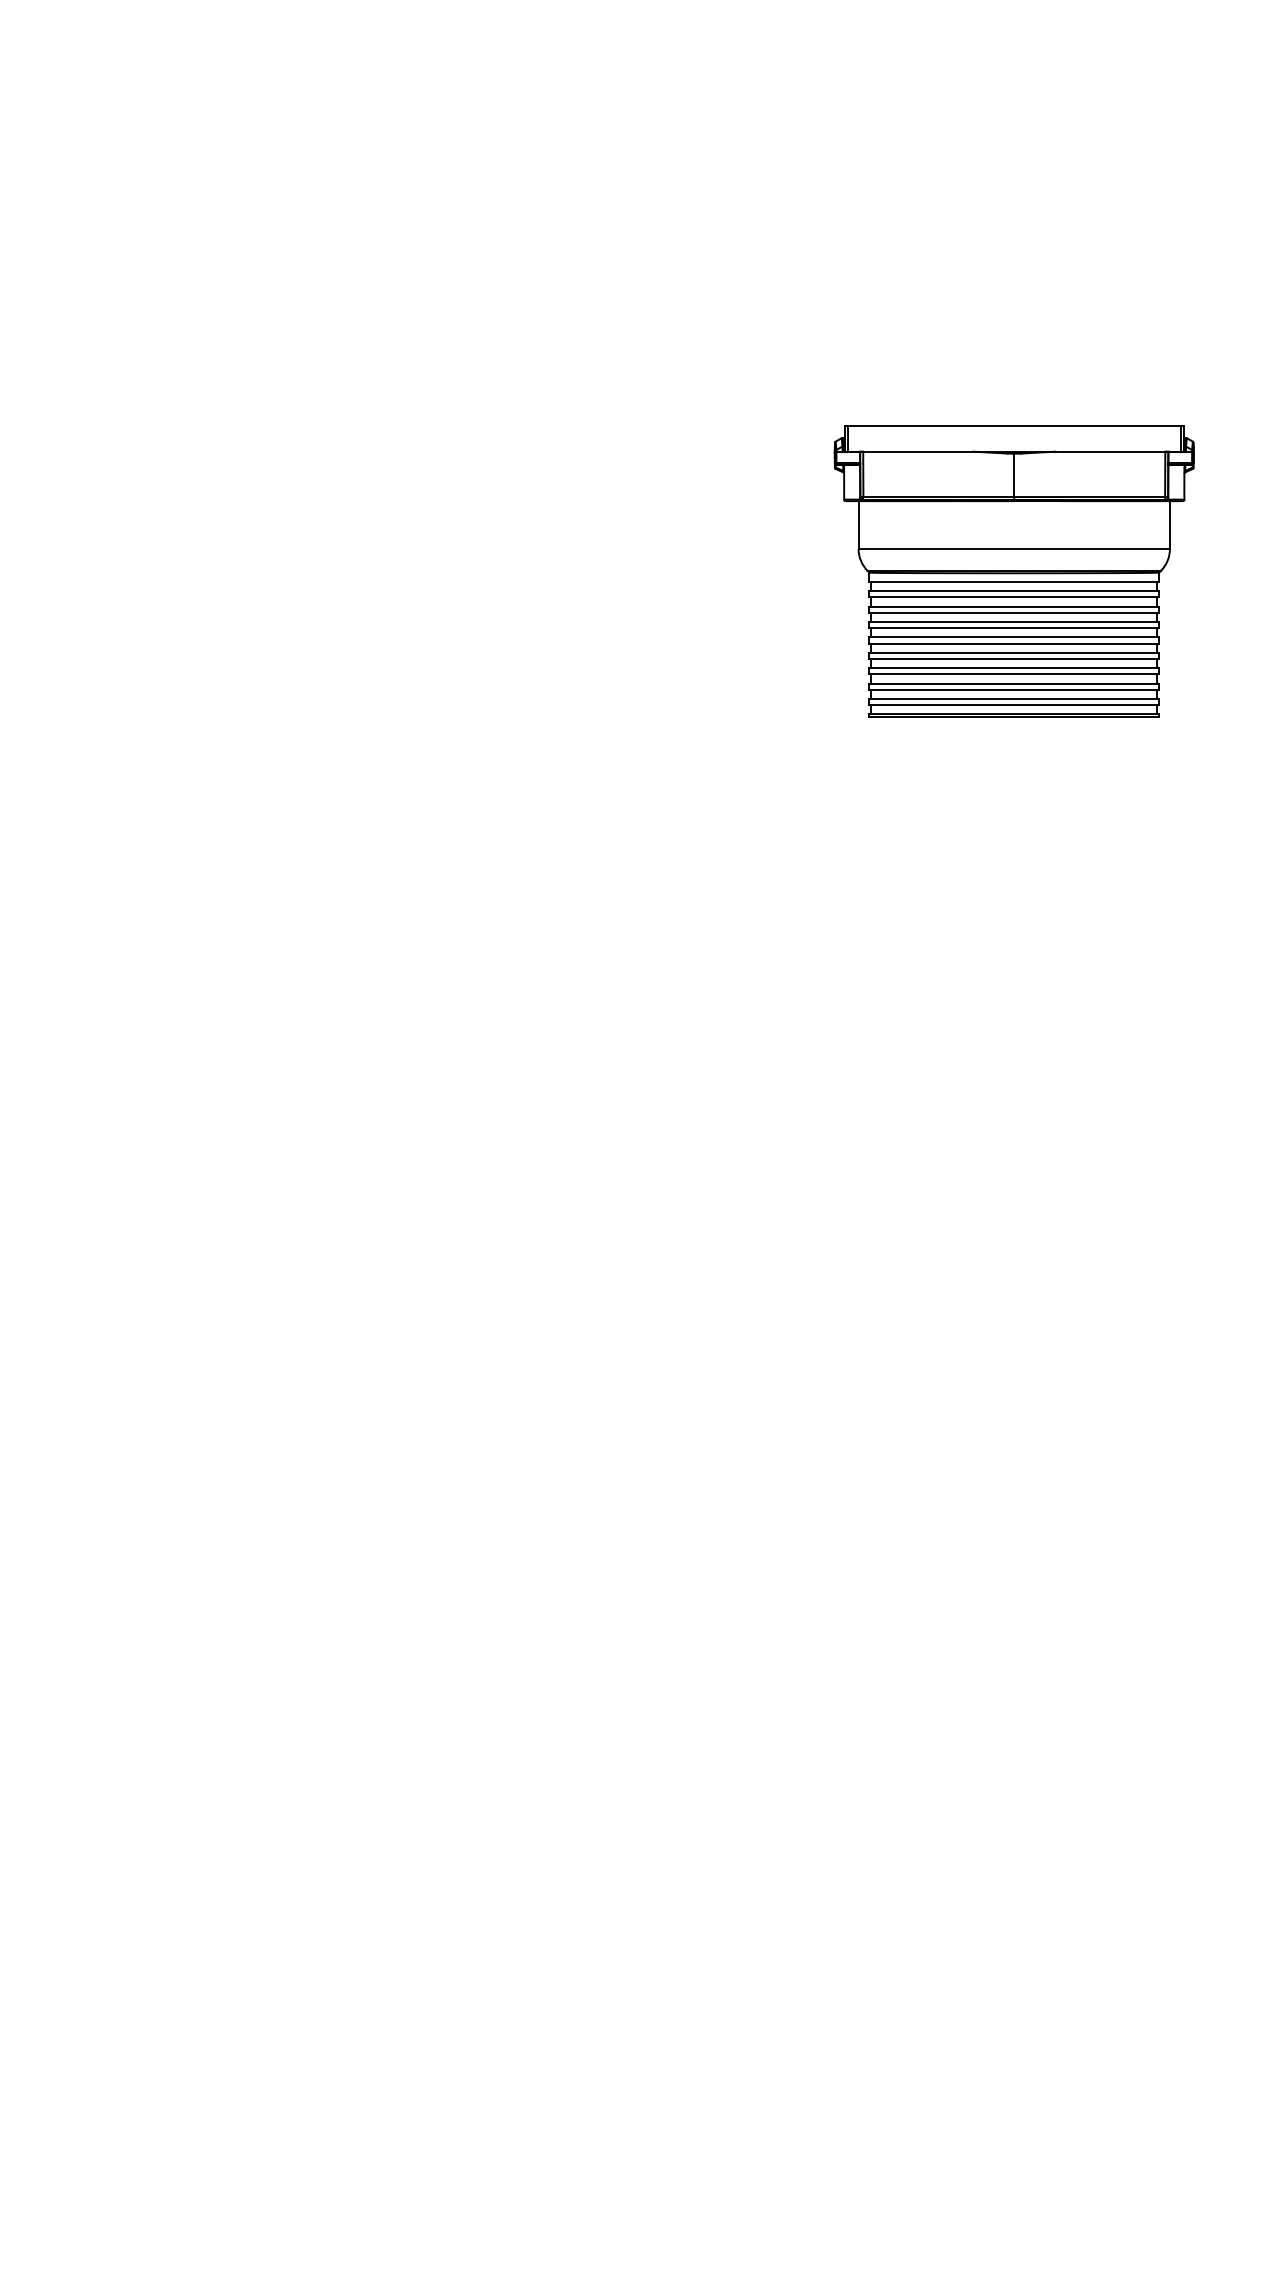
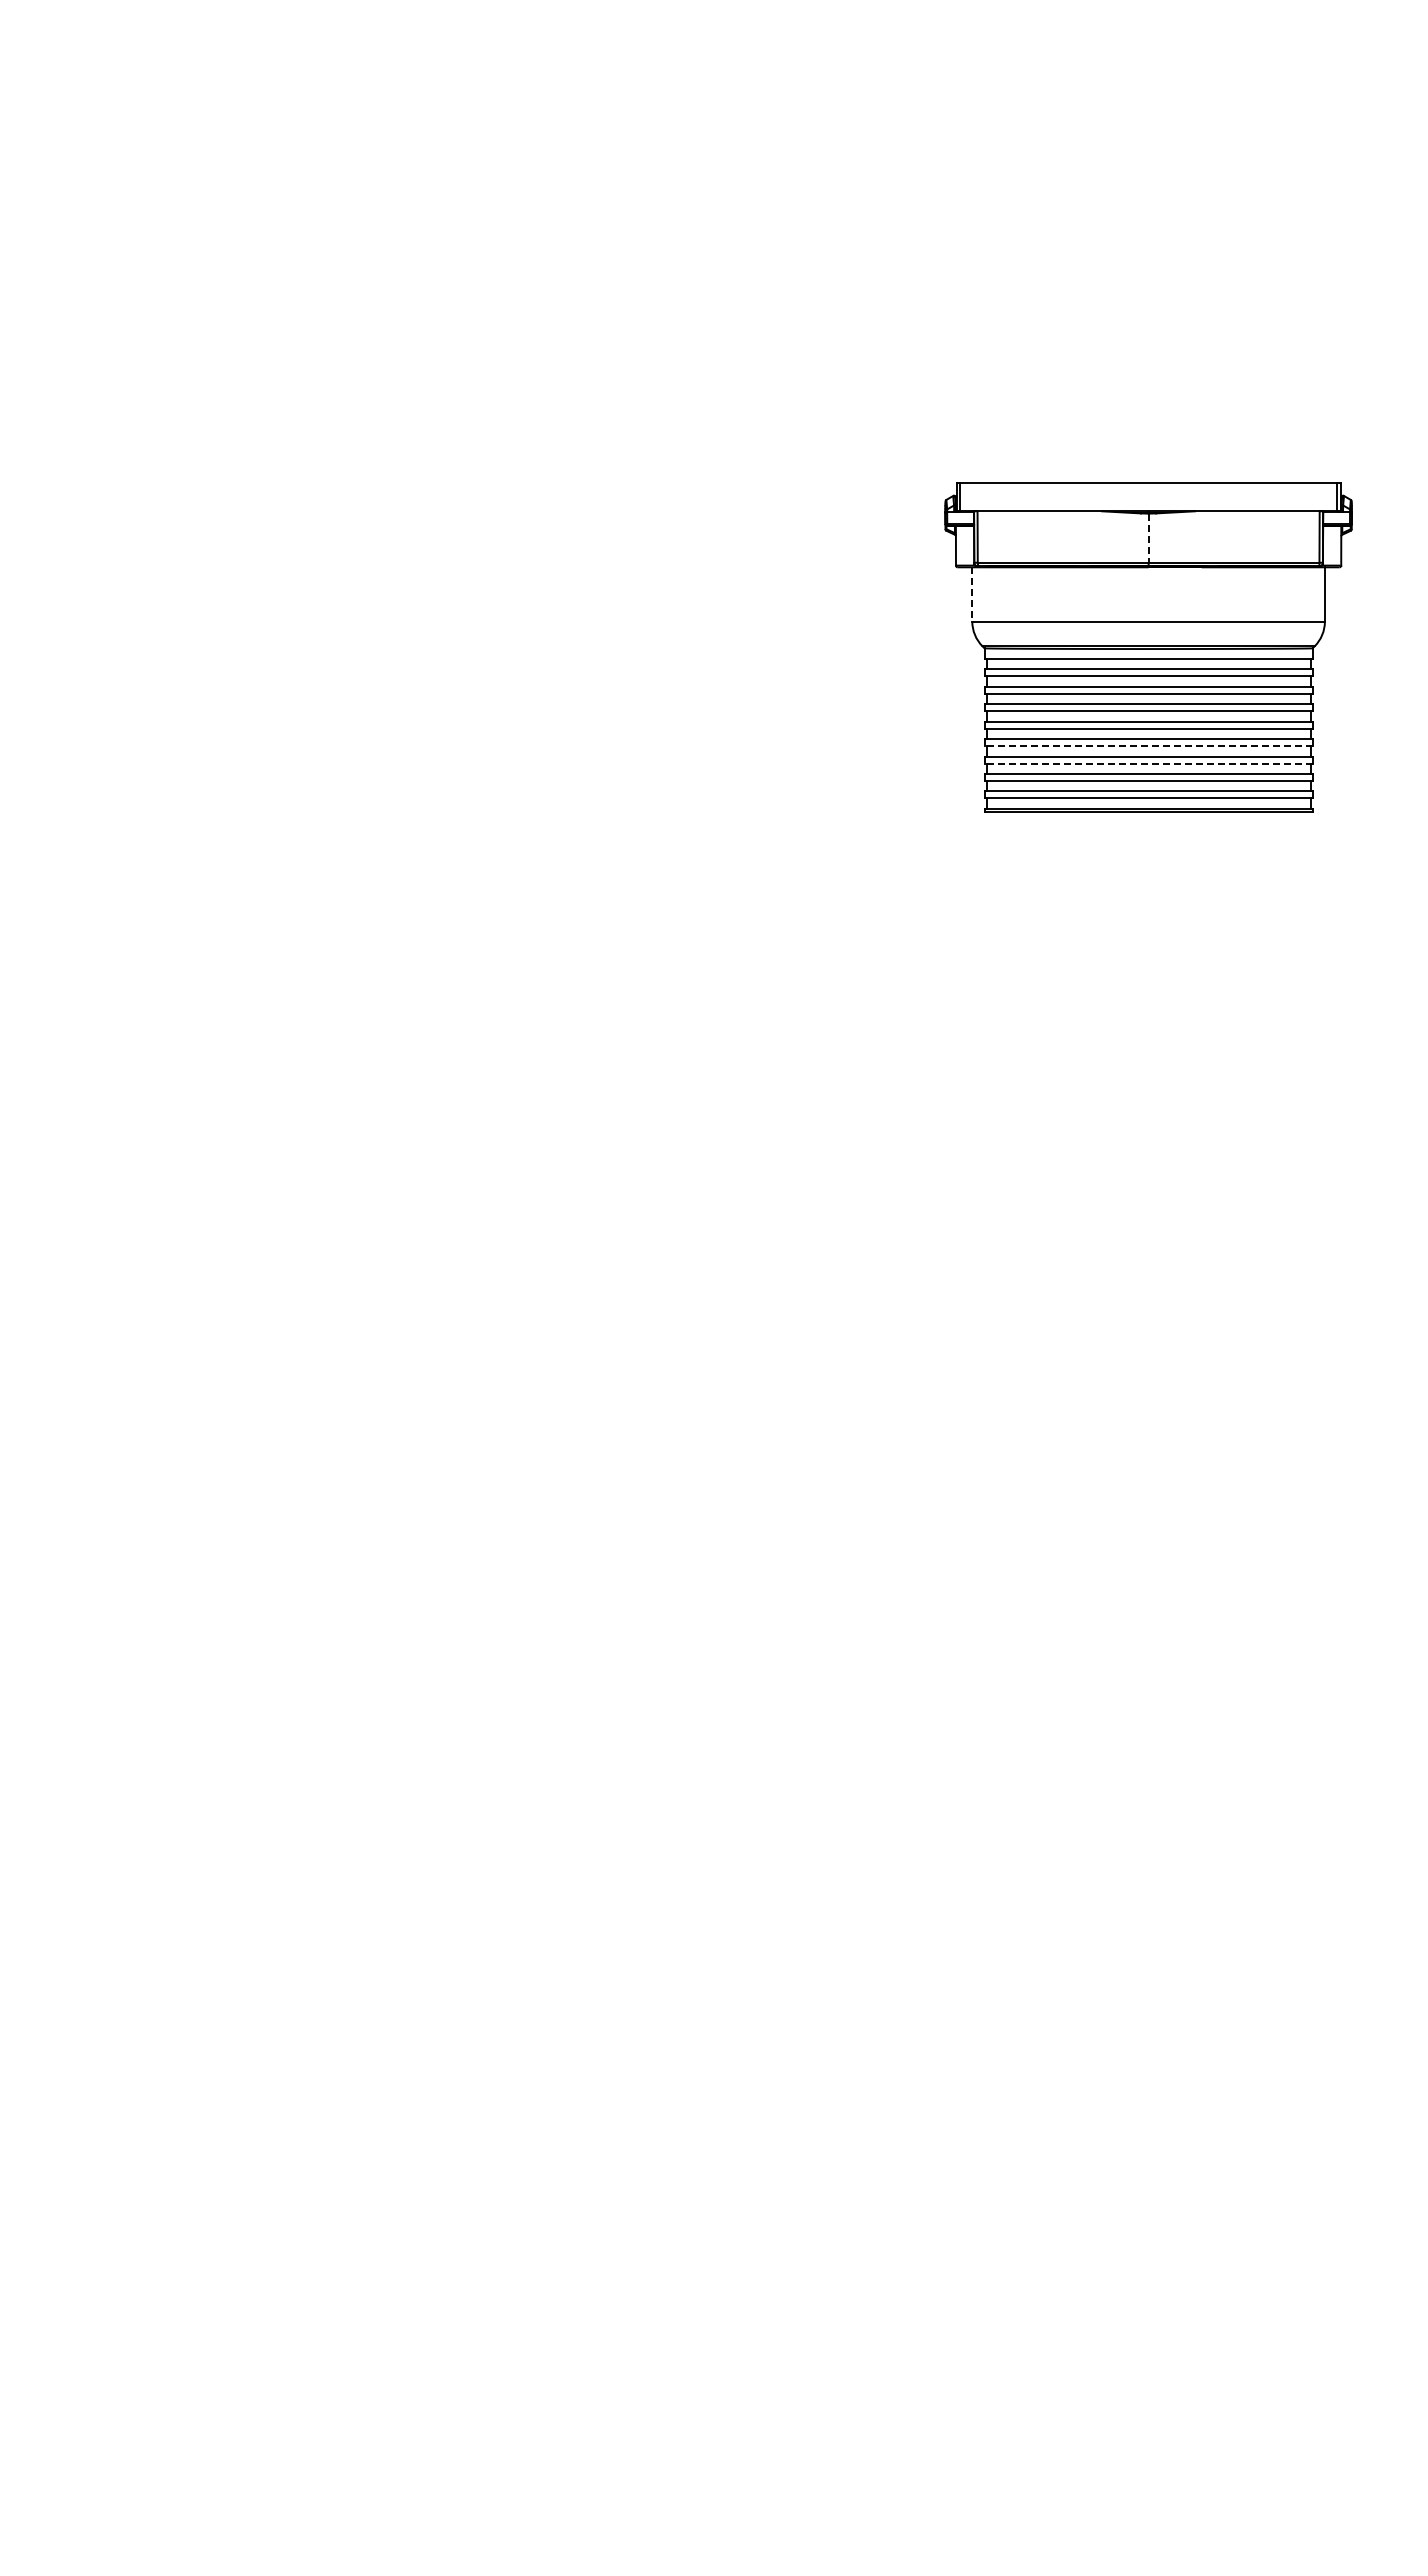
line: (1014, 475) -> (1148, 538), solid -> dashed
line: (858, 525) -> (972, 594), solid -> dashed
line: (1014, 659) -> (1148, 746), solid -> dashed
line: (1014, 674) -> (1148, 763), solid -> dashed

